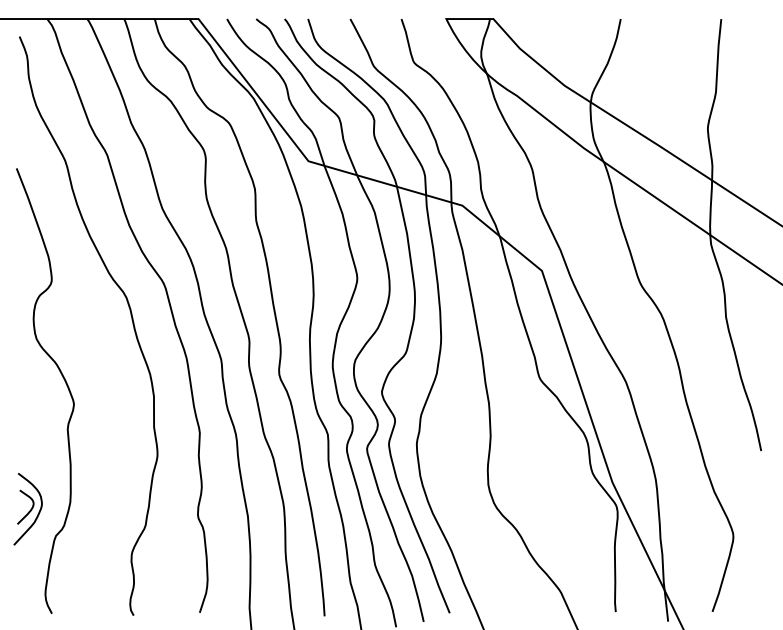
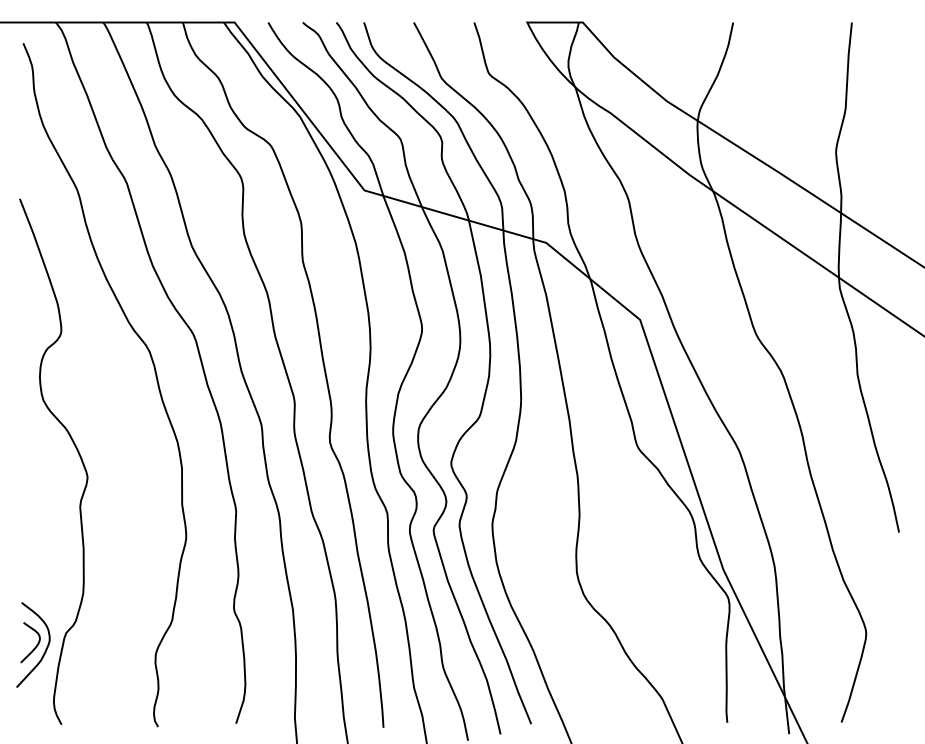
part: (27, 509) -> (32, 645), moved

